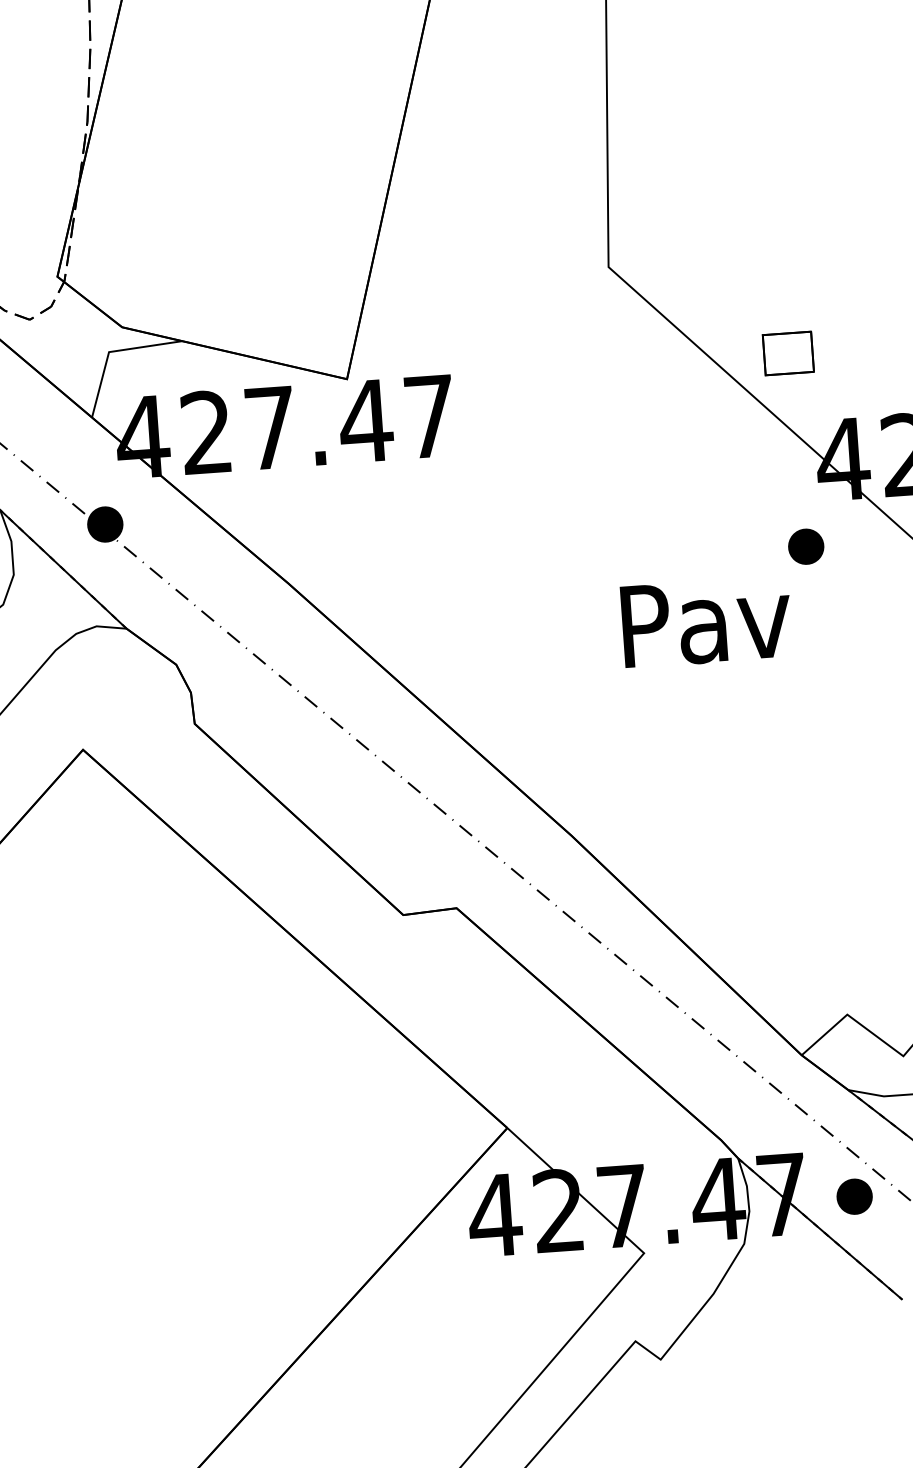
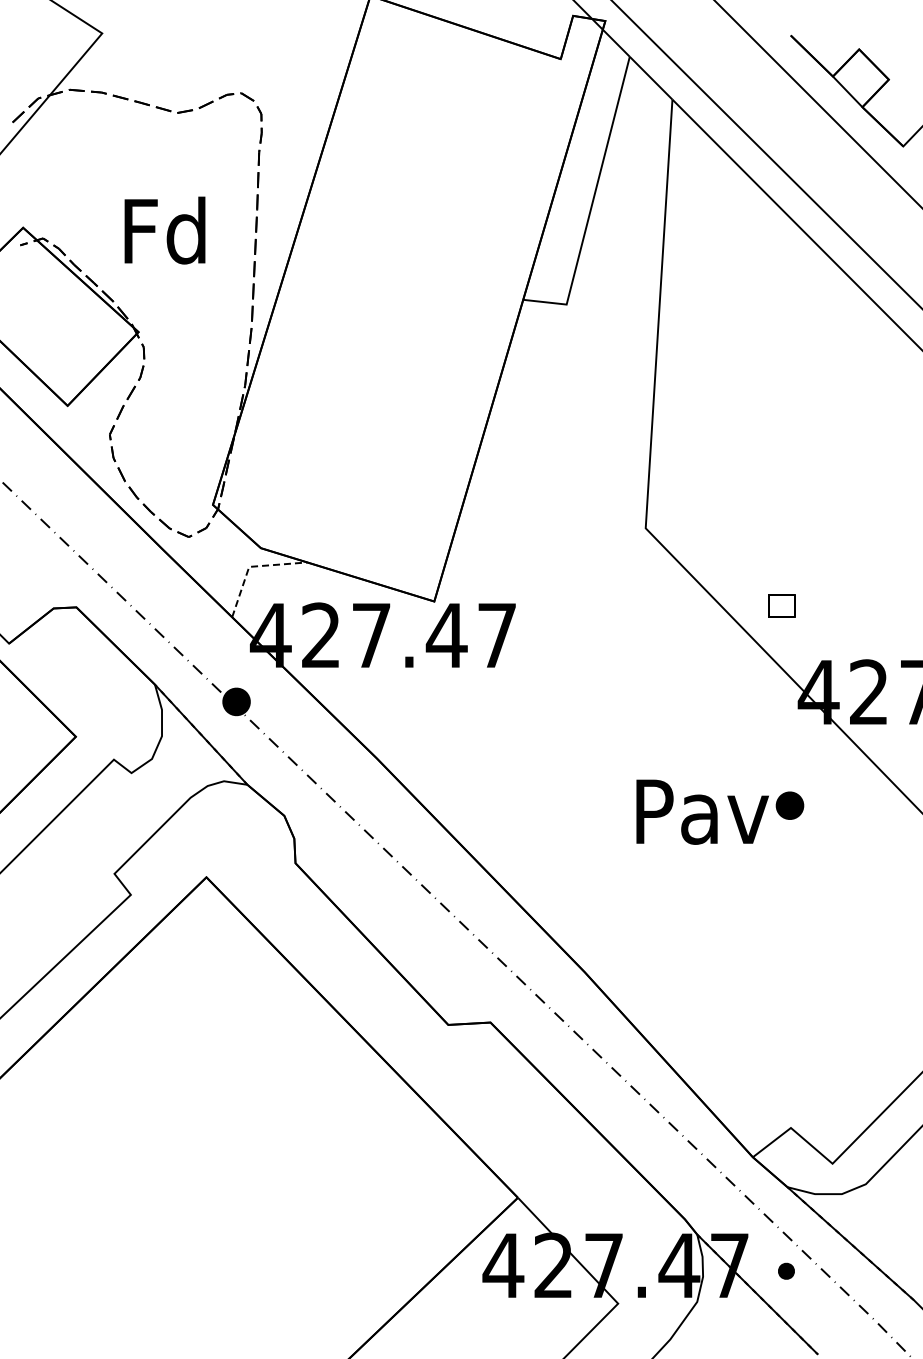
line: (111, 351) -> (251, 566), solid -> dashed
part: (787, 352) -> (781, 605), size x0.7
part: (805, 546) -> (789, 805), moved
part: (854, 1197) -> (786, 1271), size x0.6

